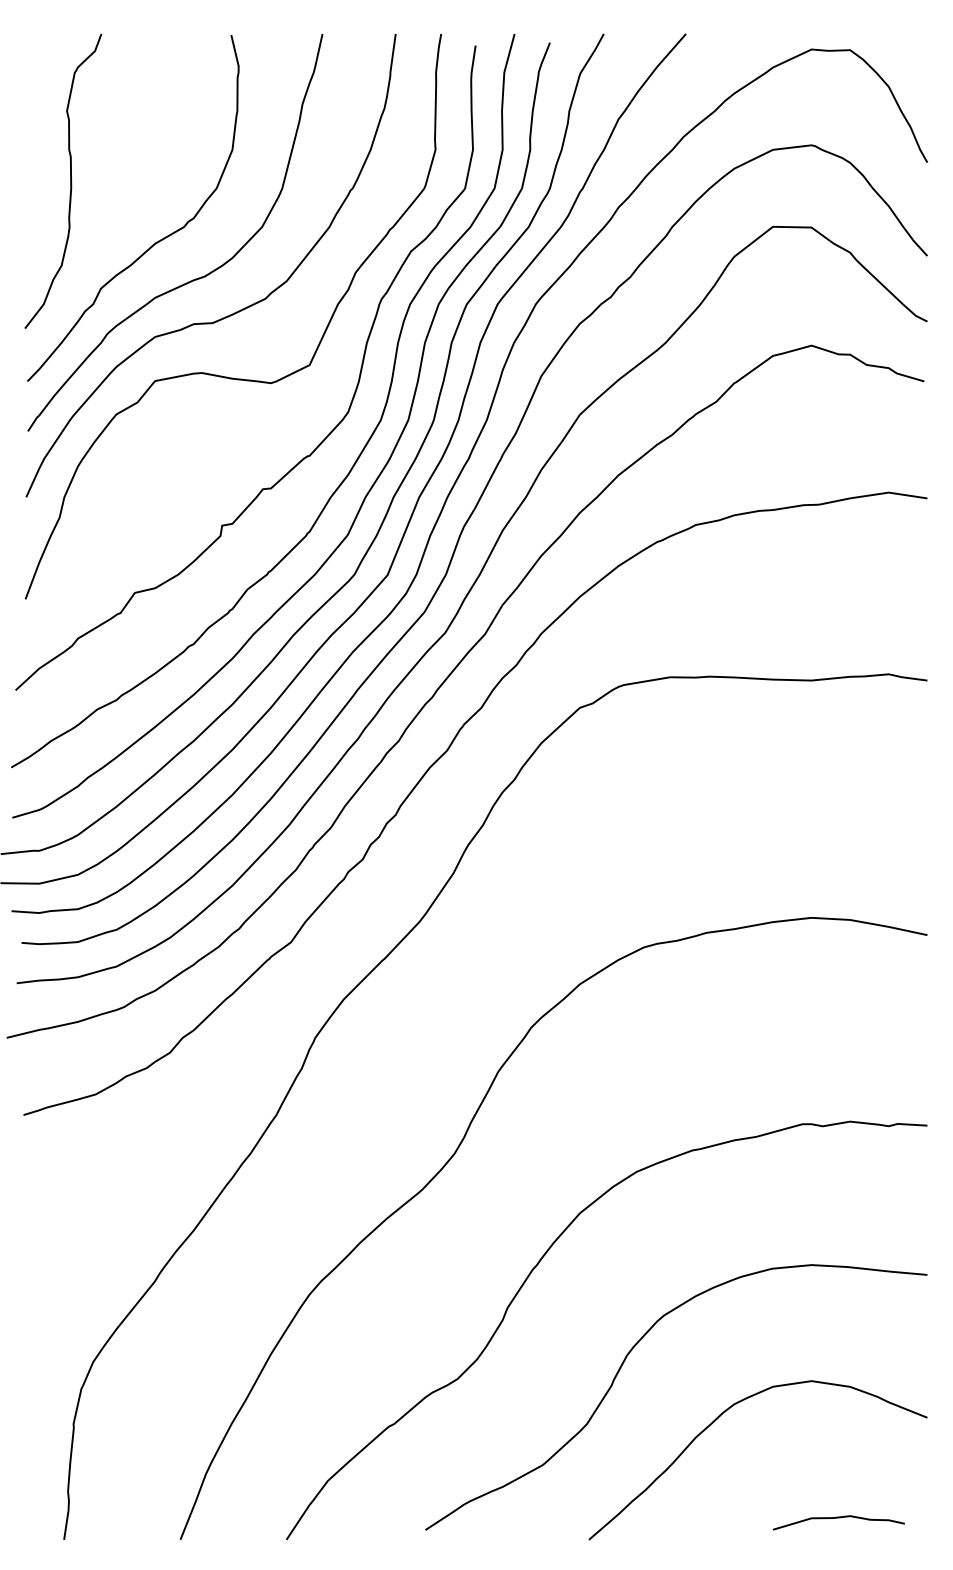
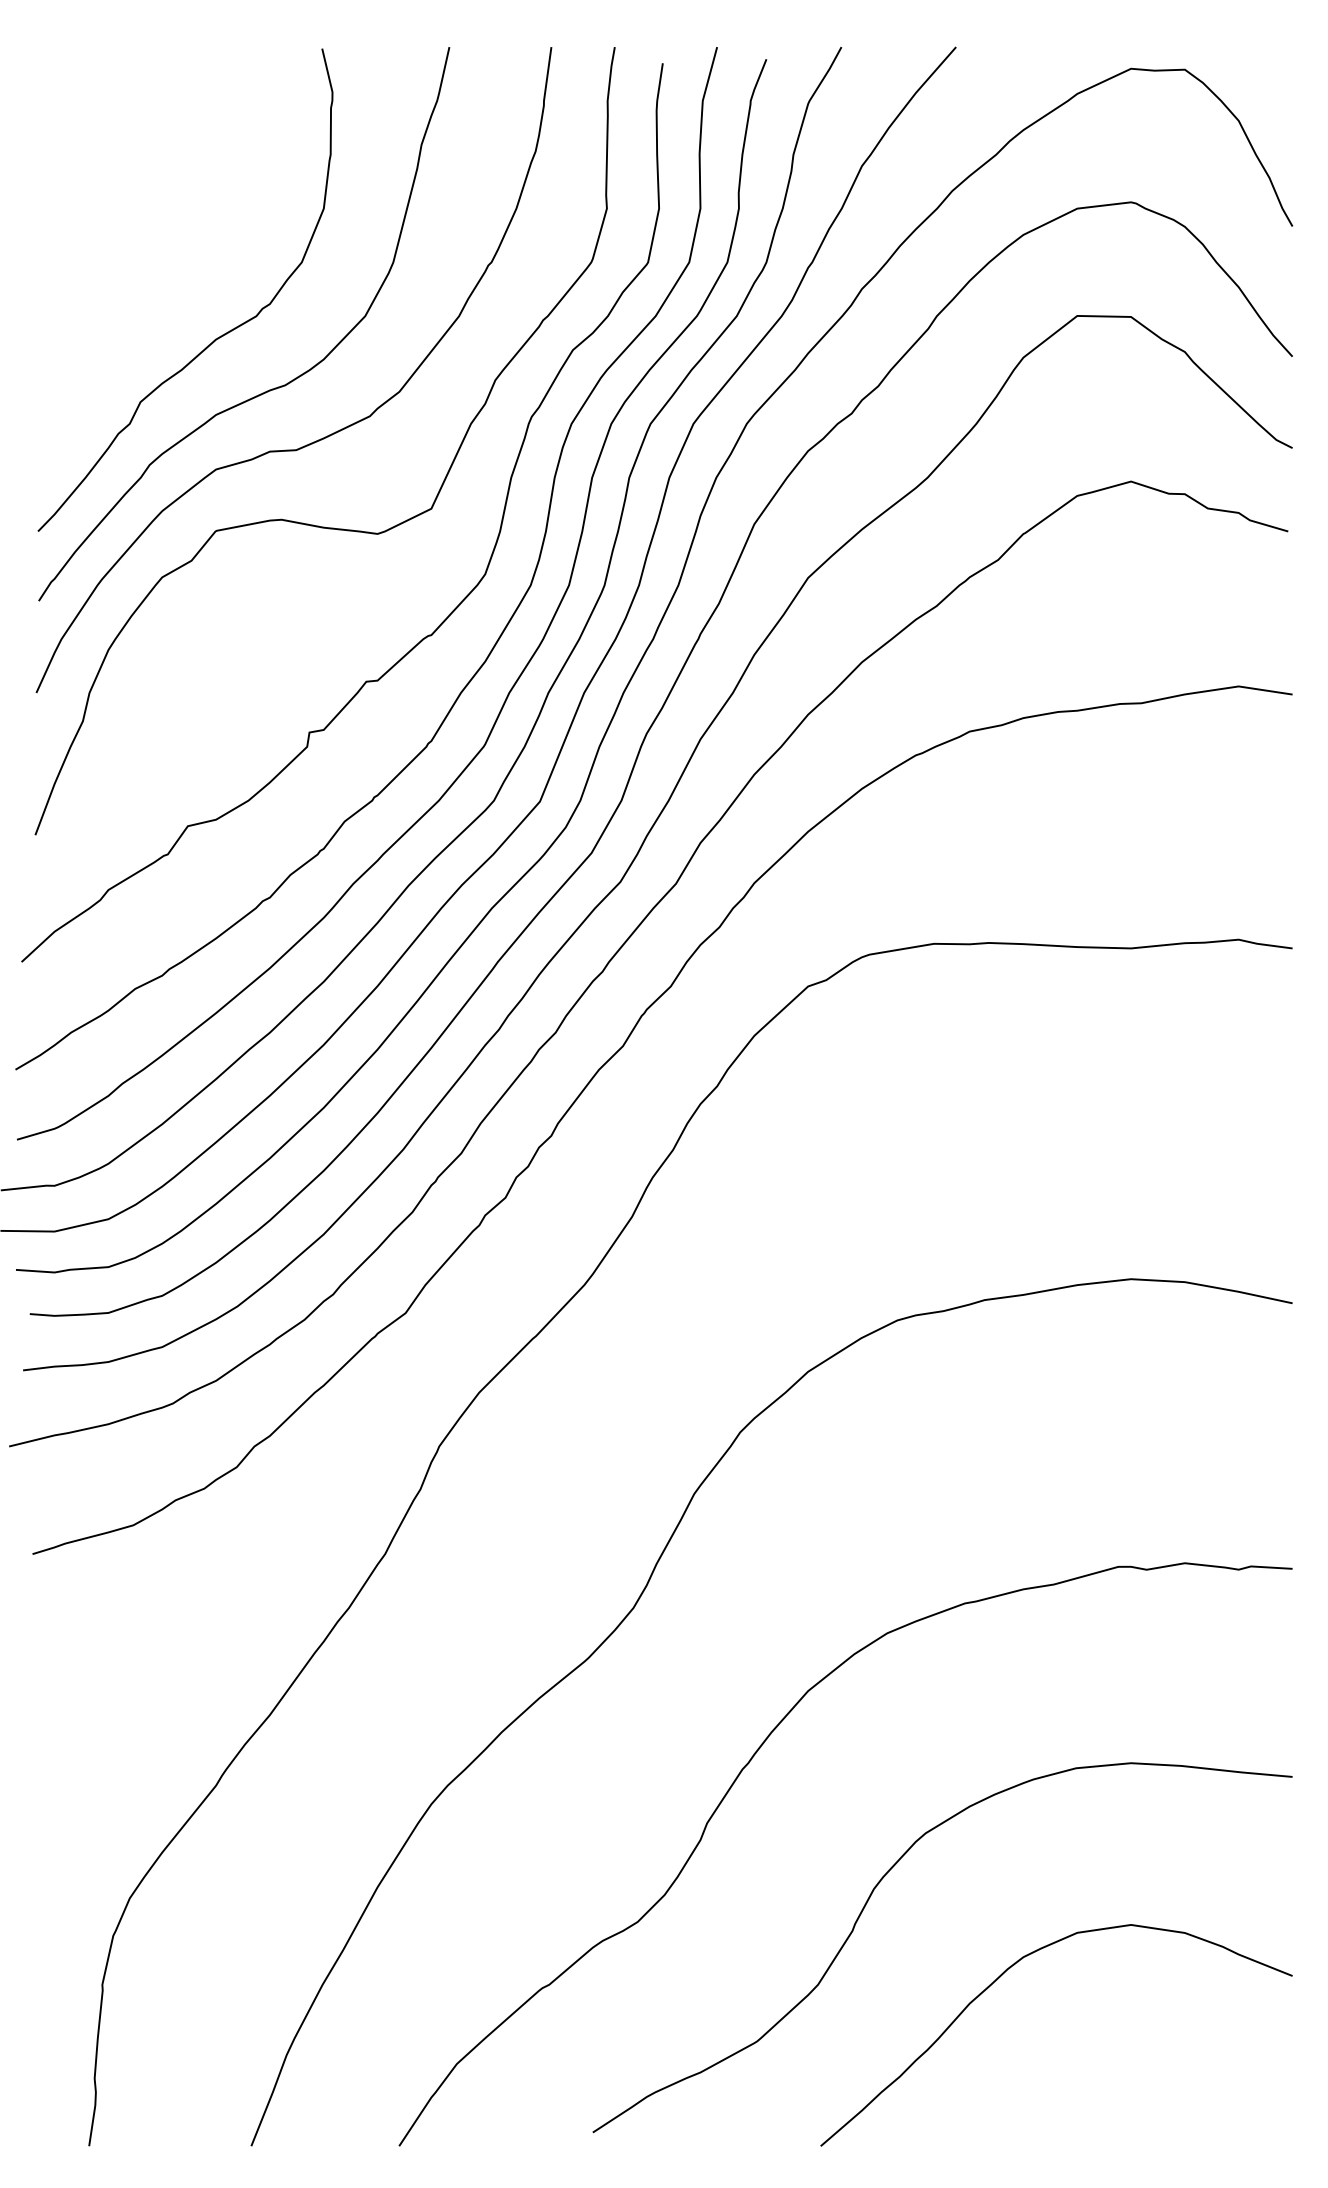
curve: (70, 181) -> (98, 252), removed
curve: (837, 1518) -> (1167, 2116), removed

